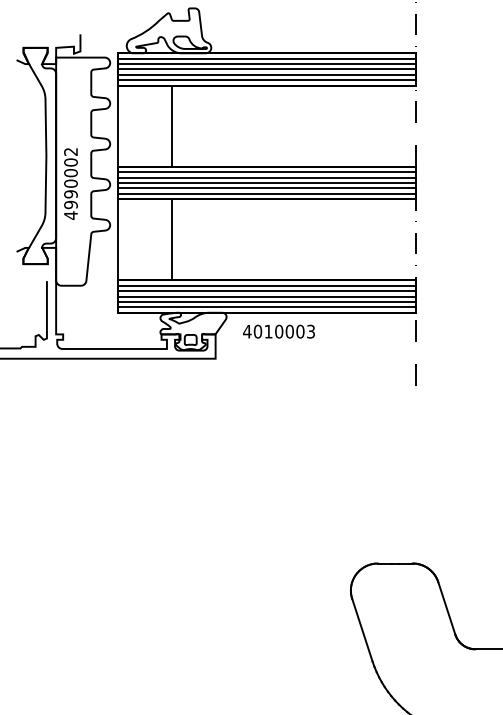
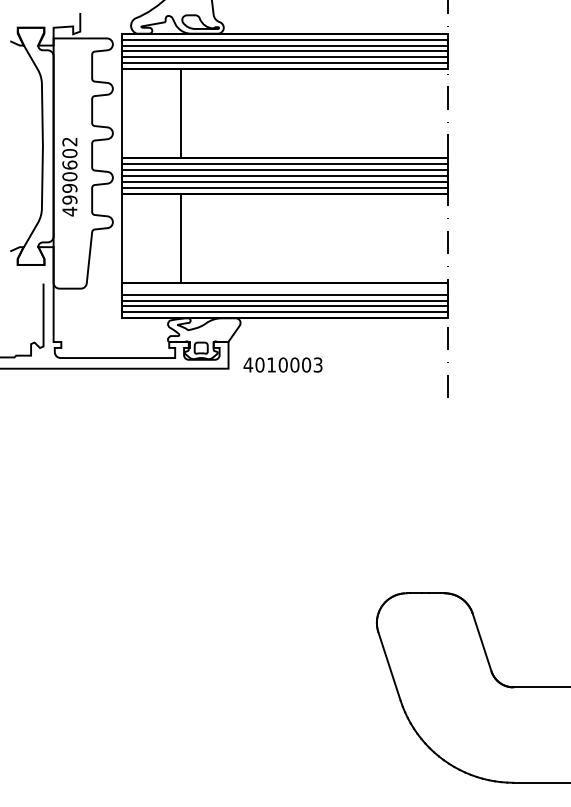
text: (70, 172) -> (69, 164), 4990002 -> 4990602
line: (266, 285) -> (284, 288), removed
text: (278, 331) -> (282, 364), moved

